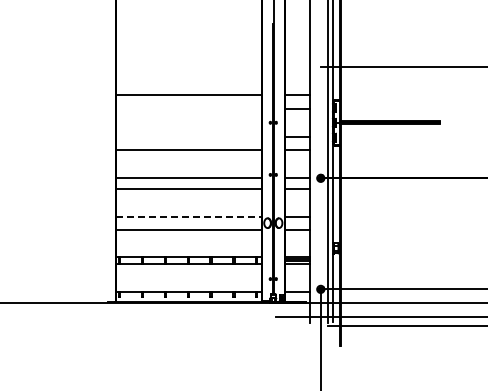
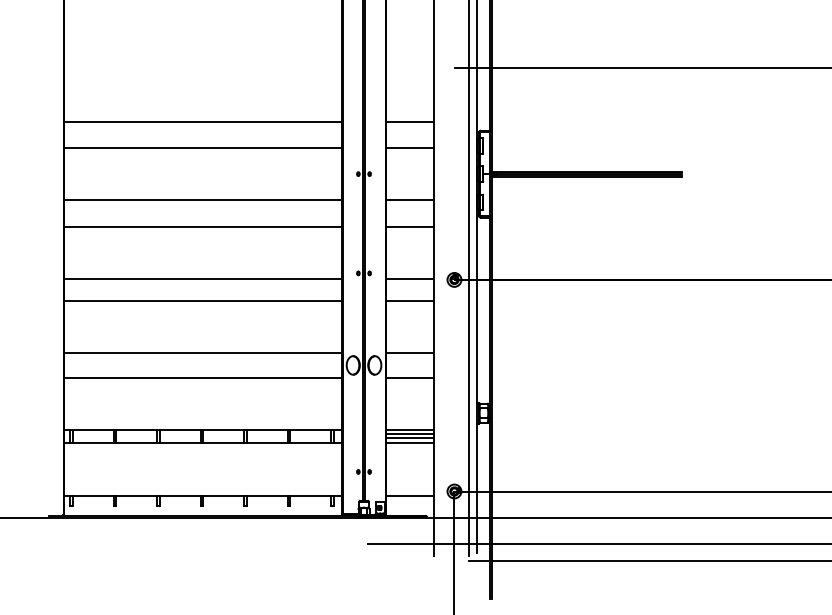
line: (188, 109) -> (202, 148), added
line: (188, 136) -> (202, 200), added
line: (188, 216) -> (202, 352), dashed -> solid

